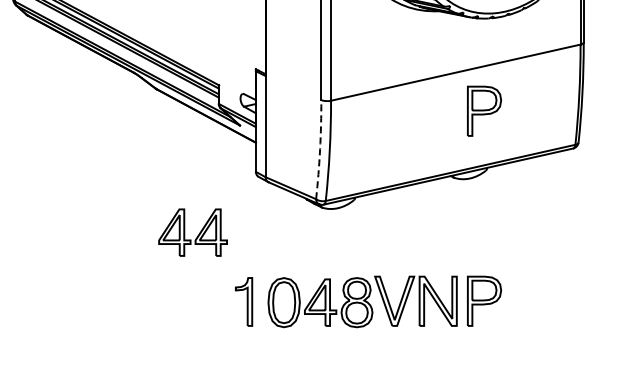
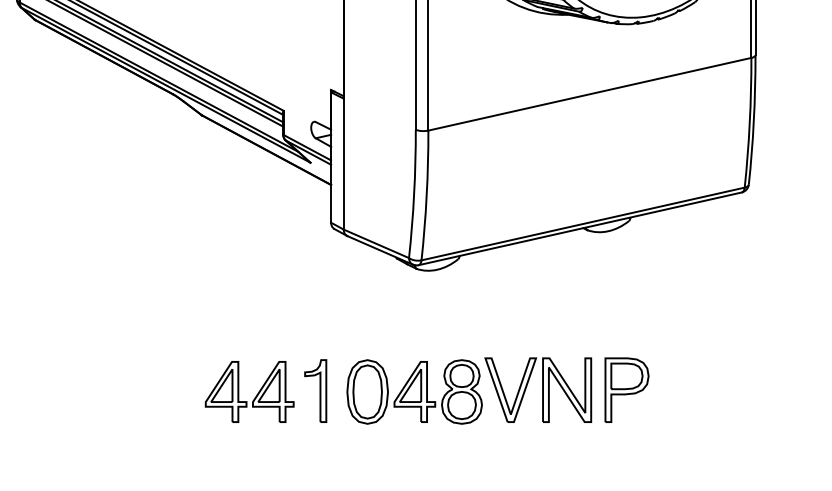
part: (484, 110) -> (627, 143), removed
arc: (320, 149) -> (414, 193), dashed -> solid
part: (192, 232) -> (248, 391), moved

